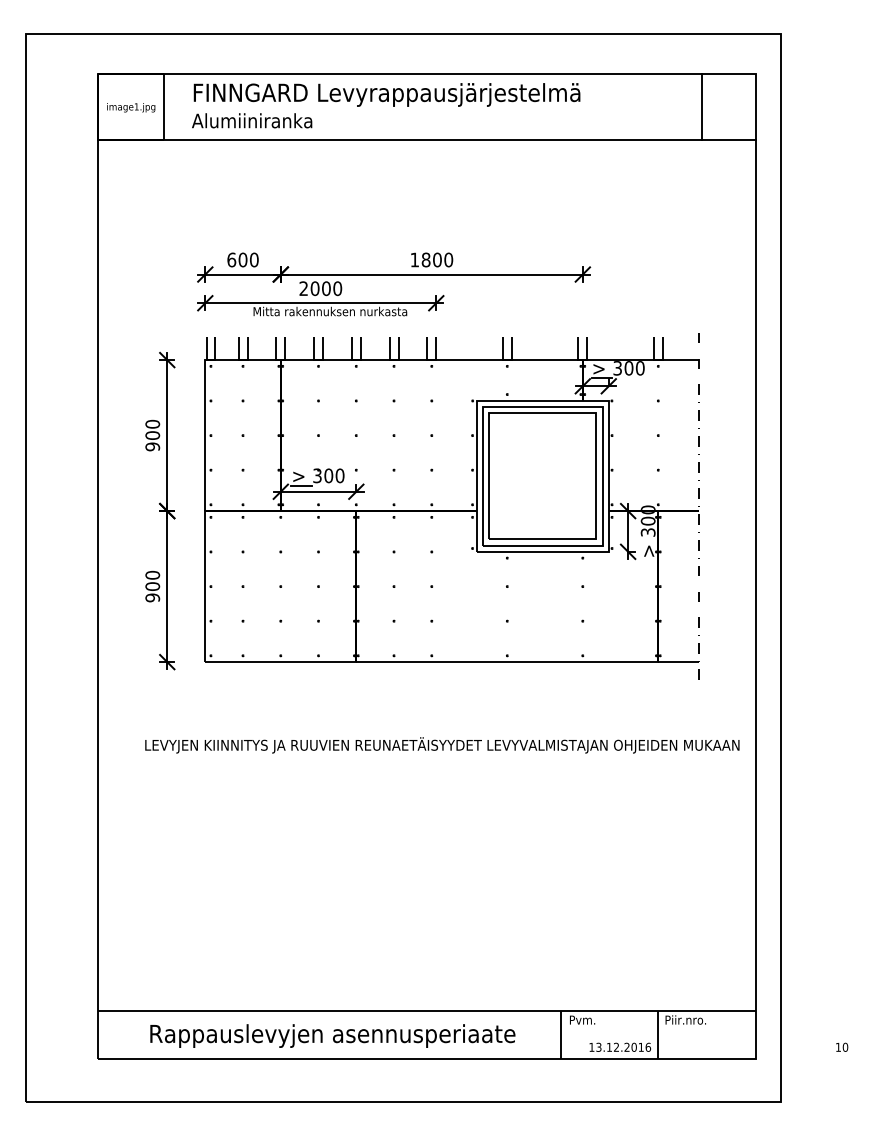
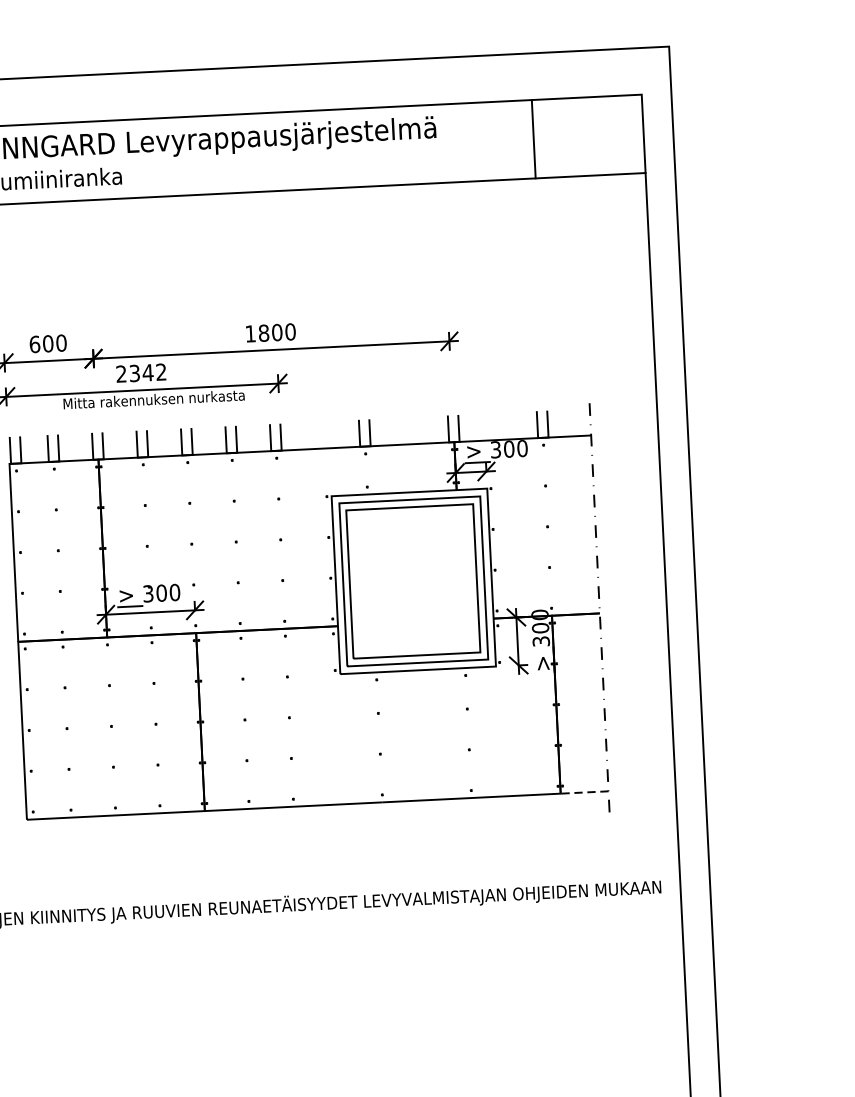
line: (701, 106) -> (533, 138), moved
text: (326, 288) -> (148, 372), 2000 -> 2342
line: (678, 662) -> (584, 792), solid -> dashed

